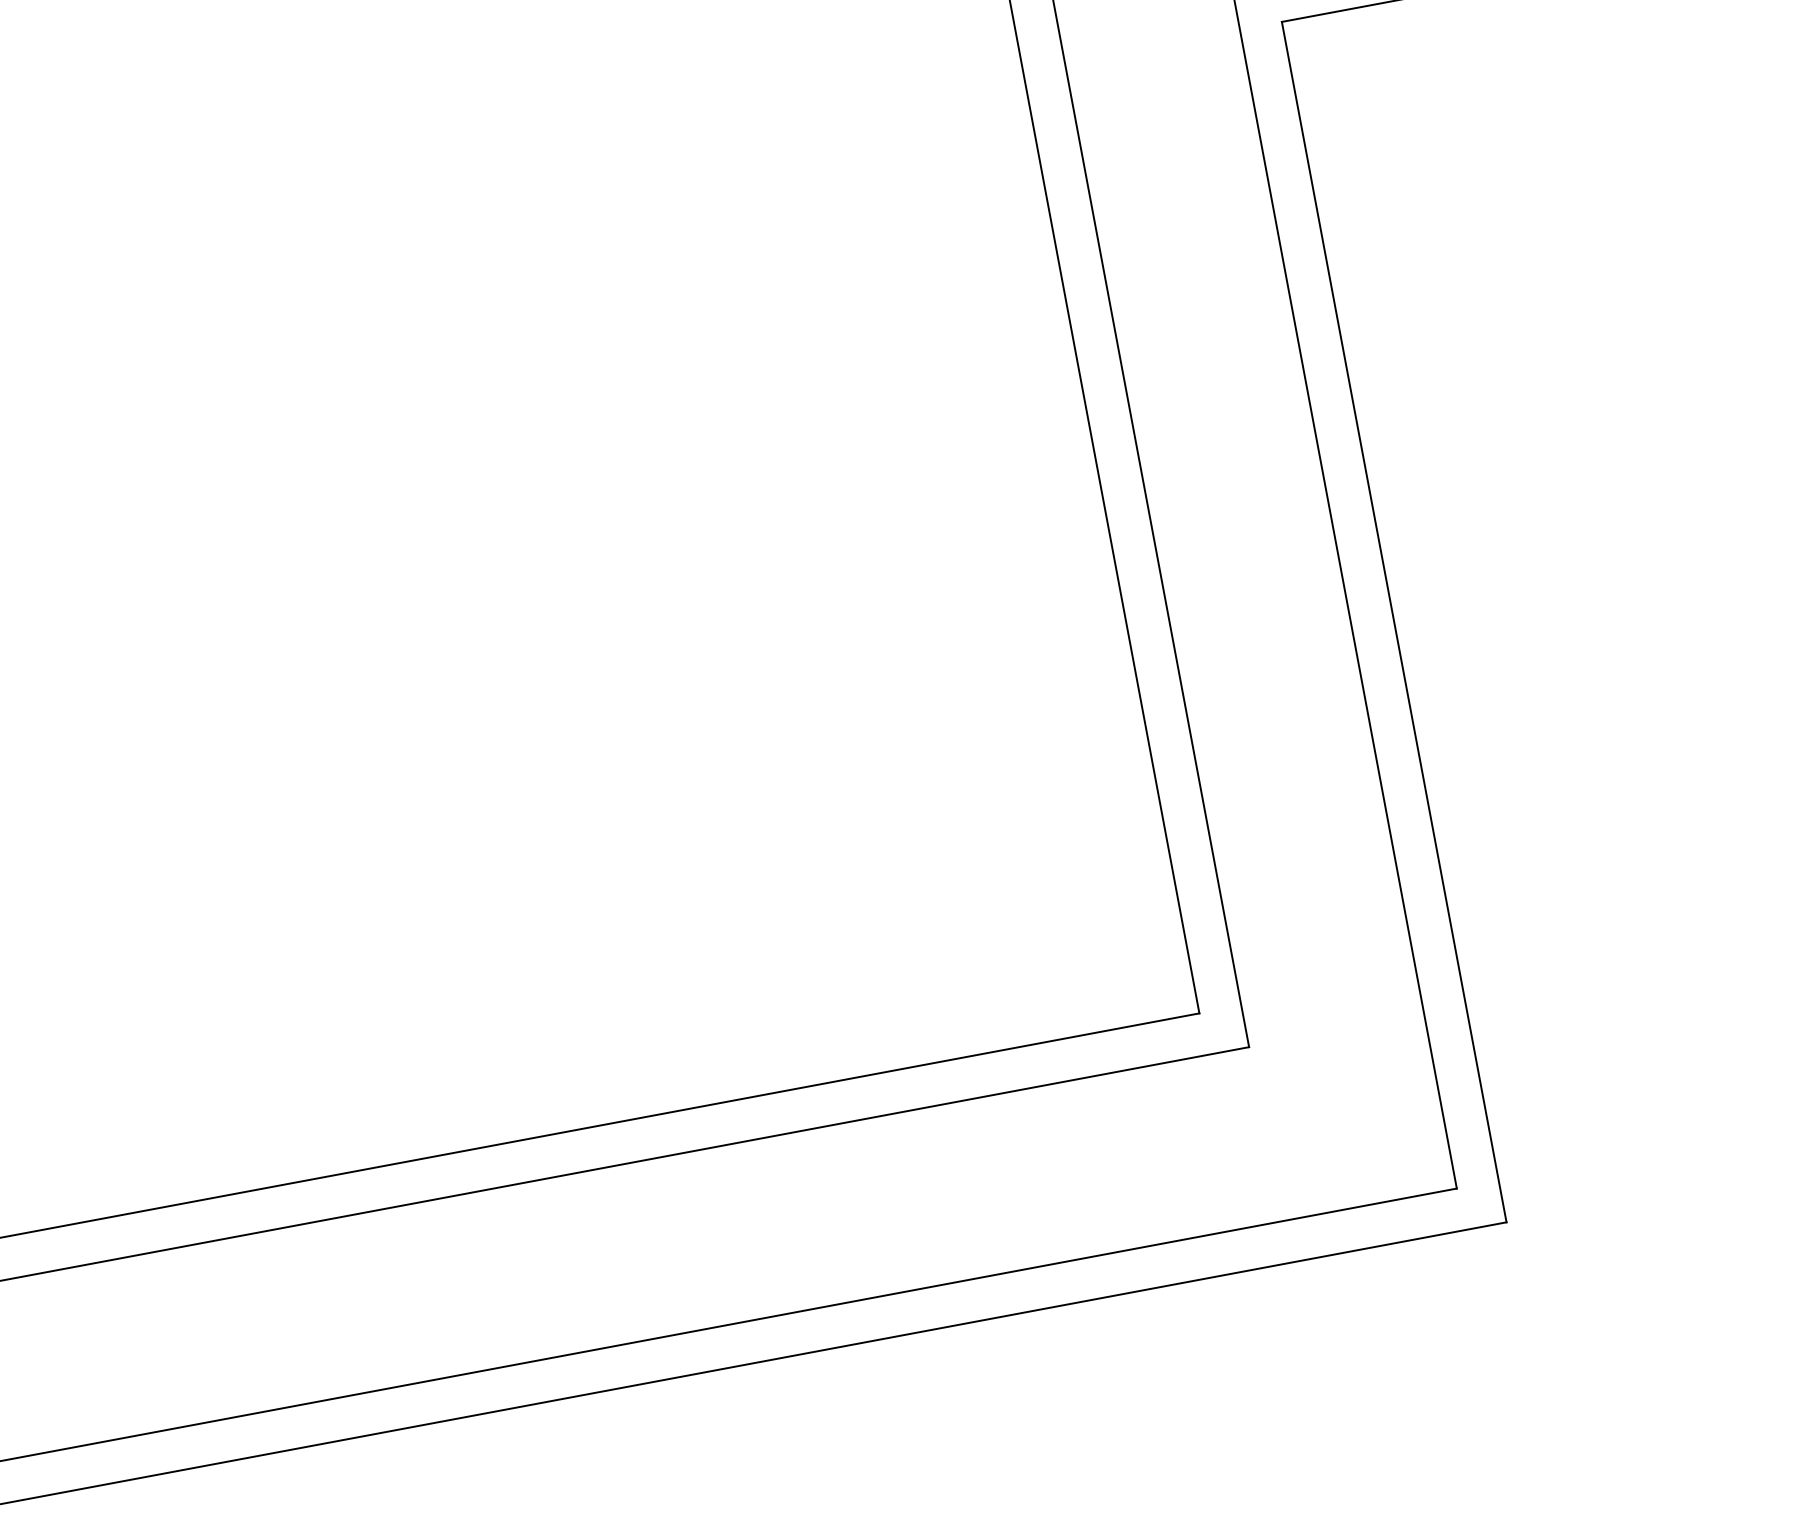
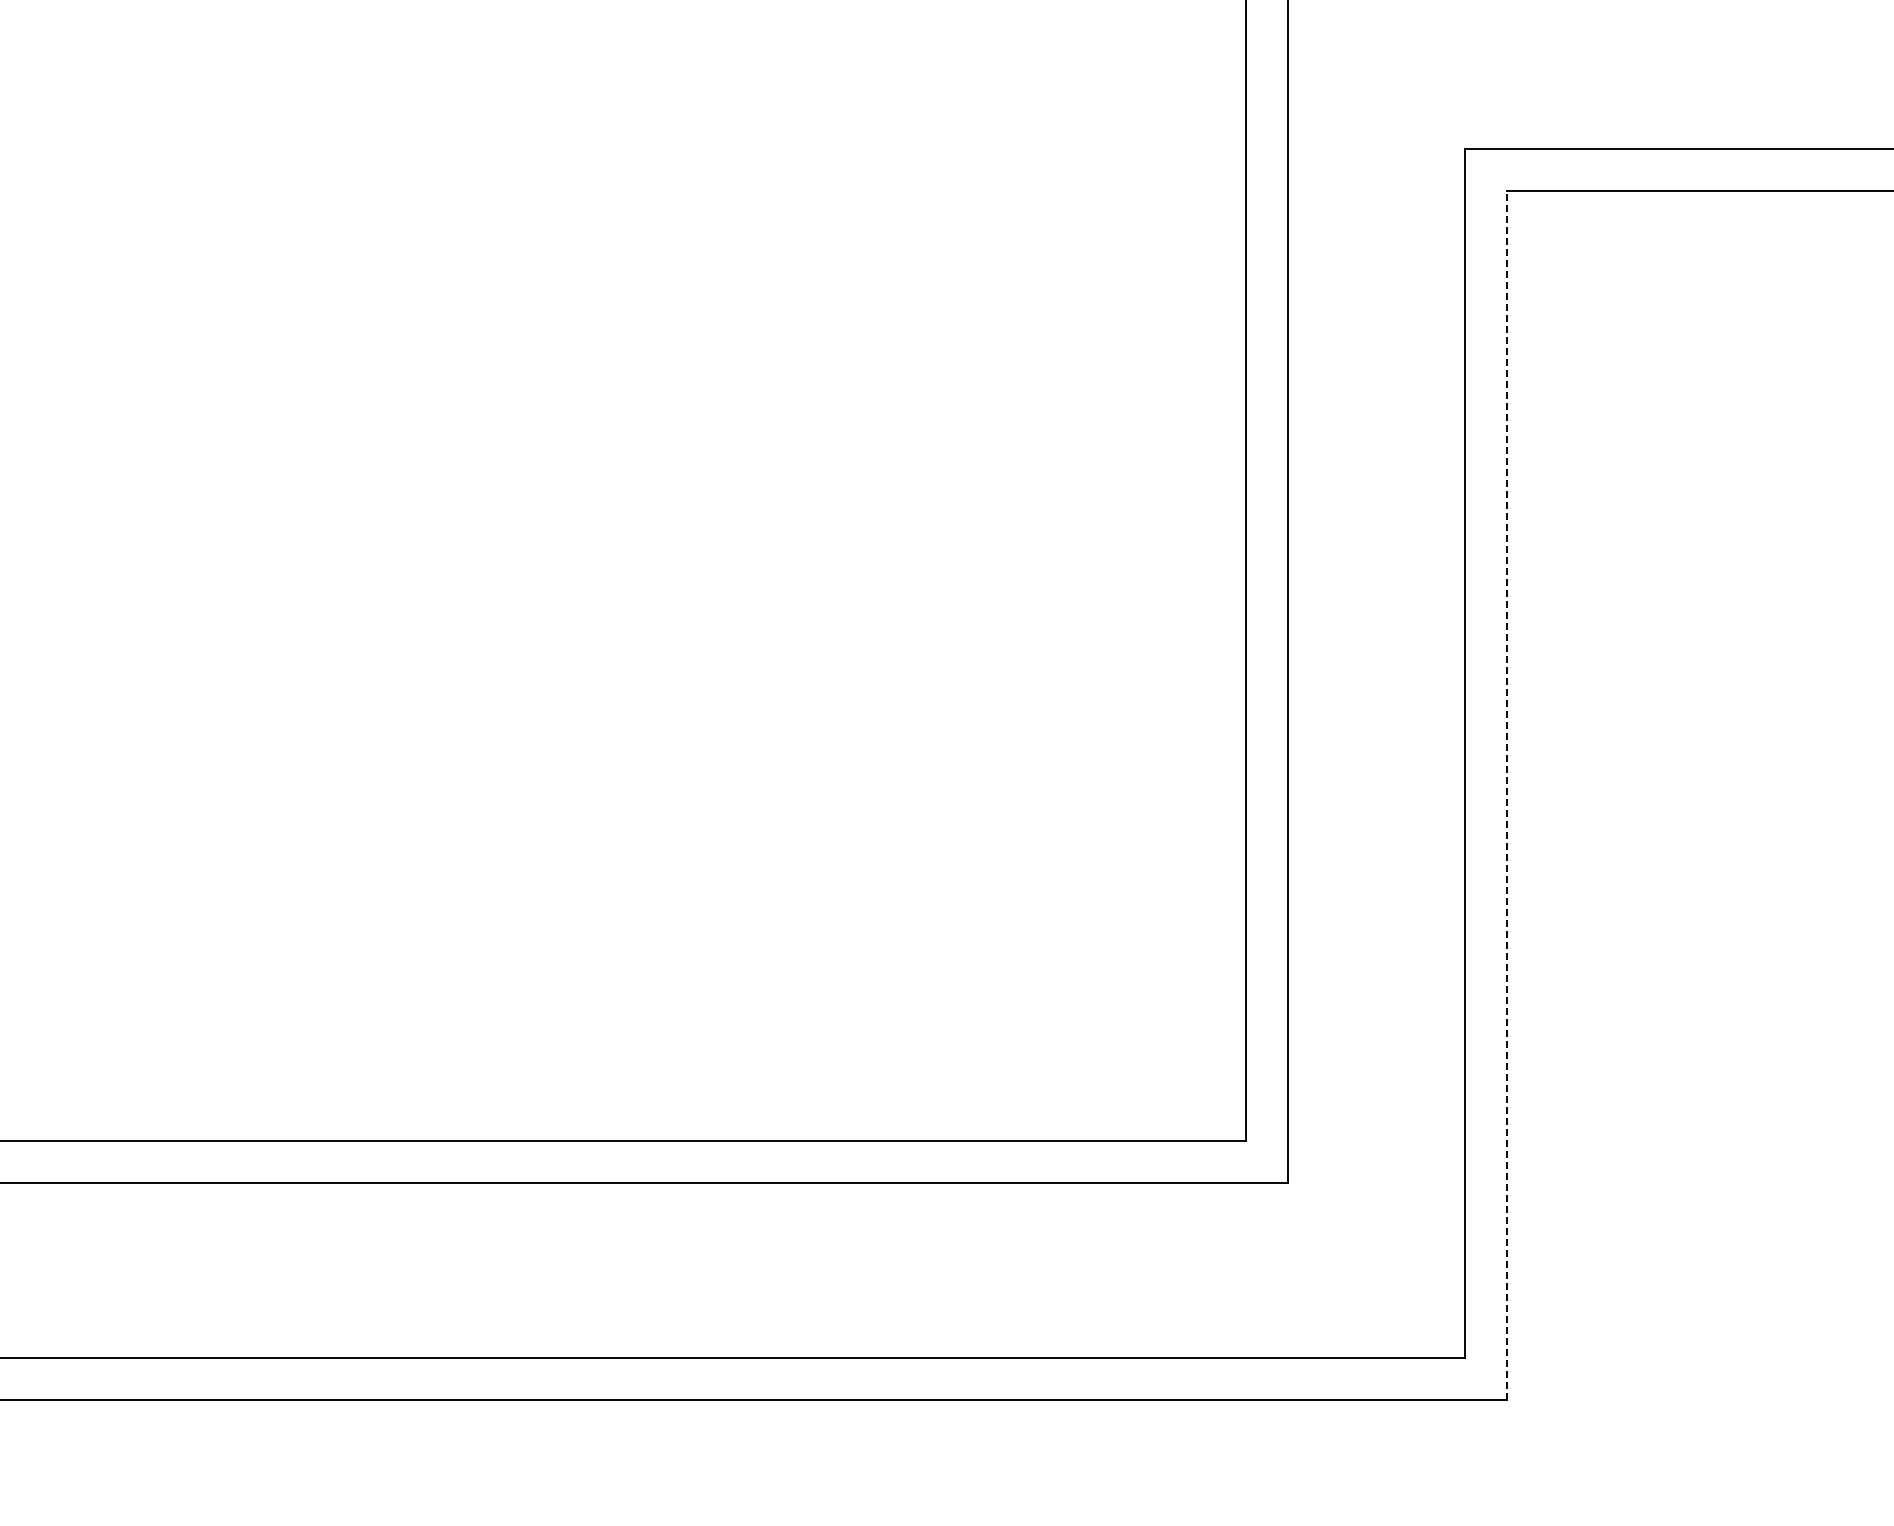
line: (1393, 622) -> (1506, 795), solid -> dashed

